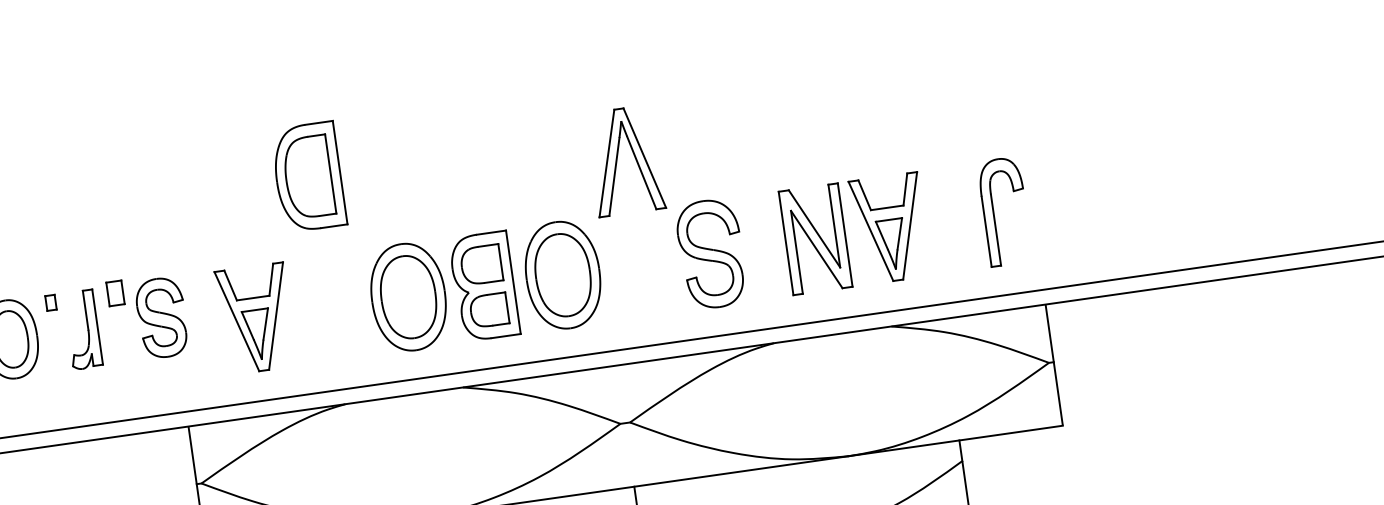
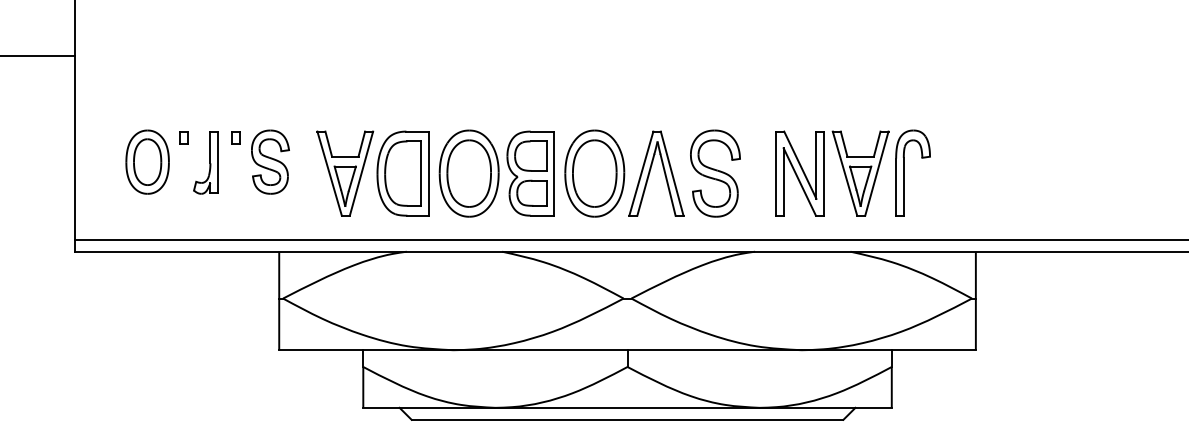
part: (617, 160) -> (650, 172), moved
part: (307, 177) -> (402, 173), moved
part: (994, 212) -> (904, 172), moved
part: (114, 293) -> (235, 137), size x0.62

